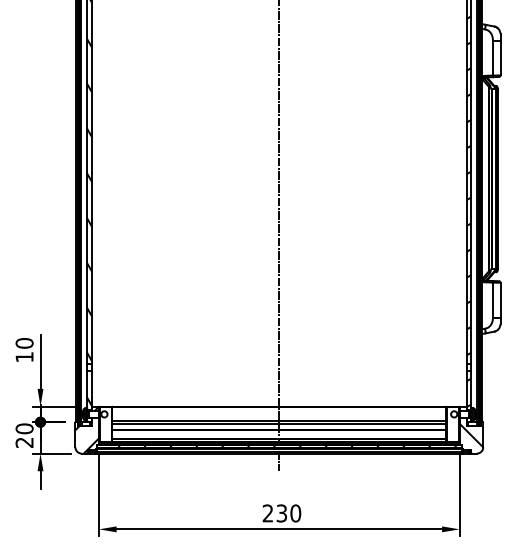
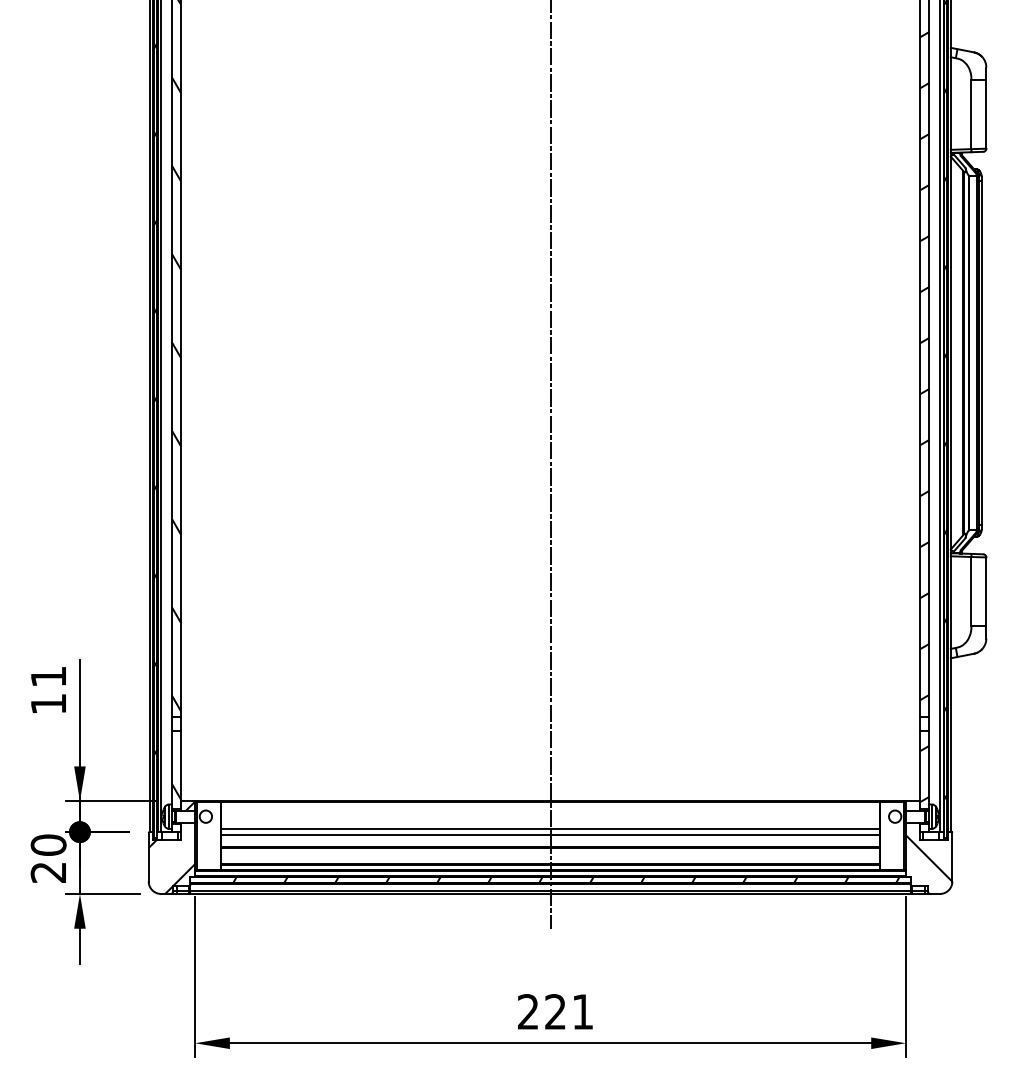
text: (24, 343) -> (48, 677), 10 -> 11
text: (288, 513) -> (568, 1012), 230 -> 221

